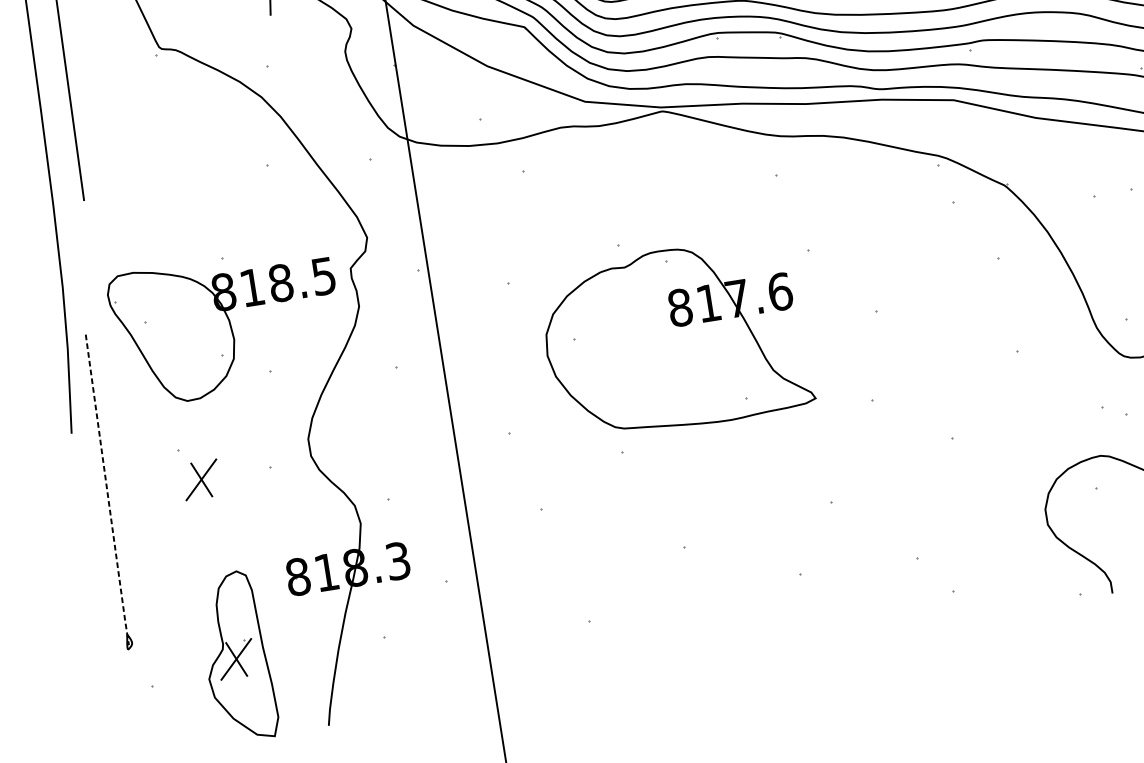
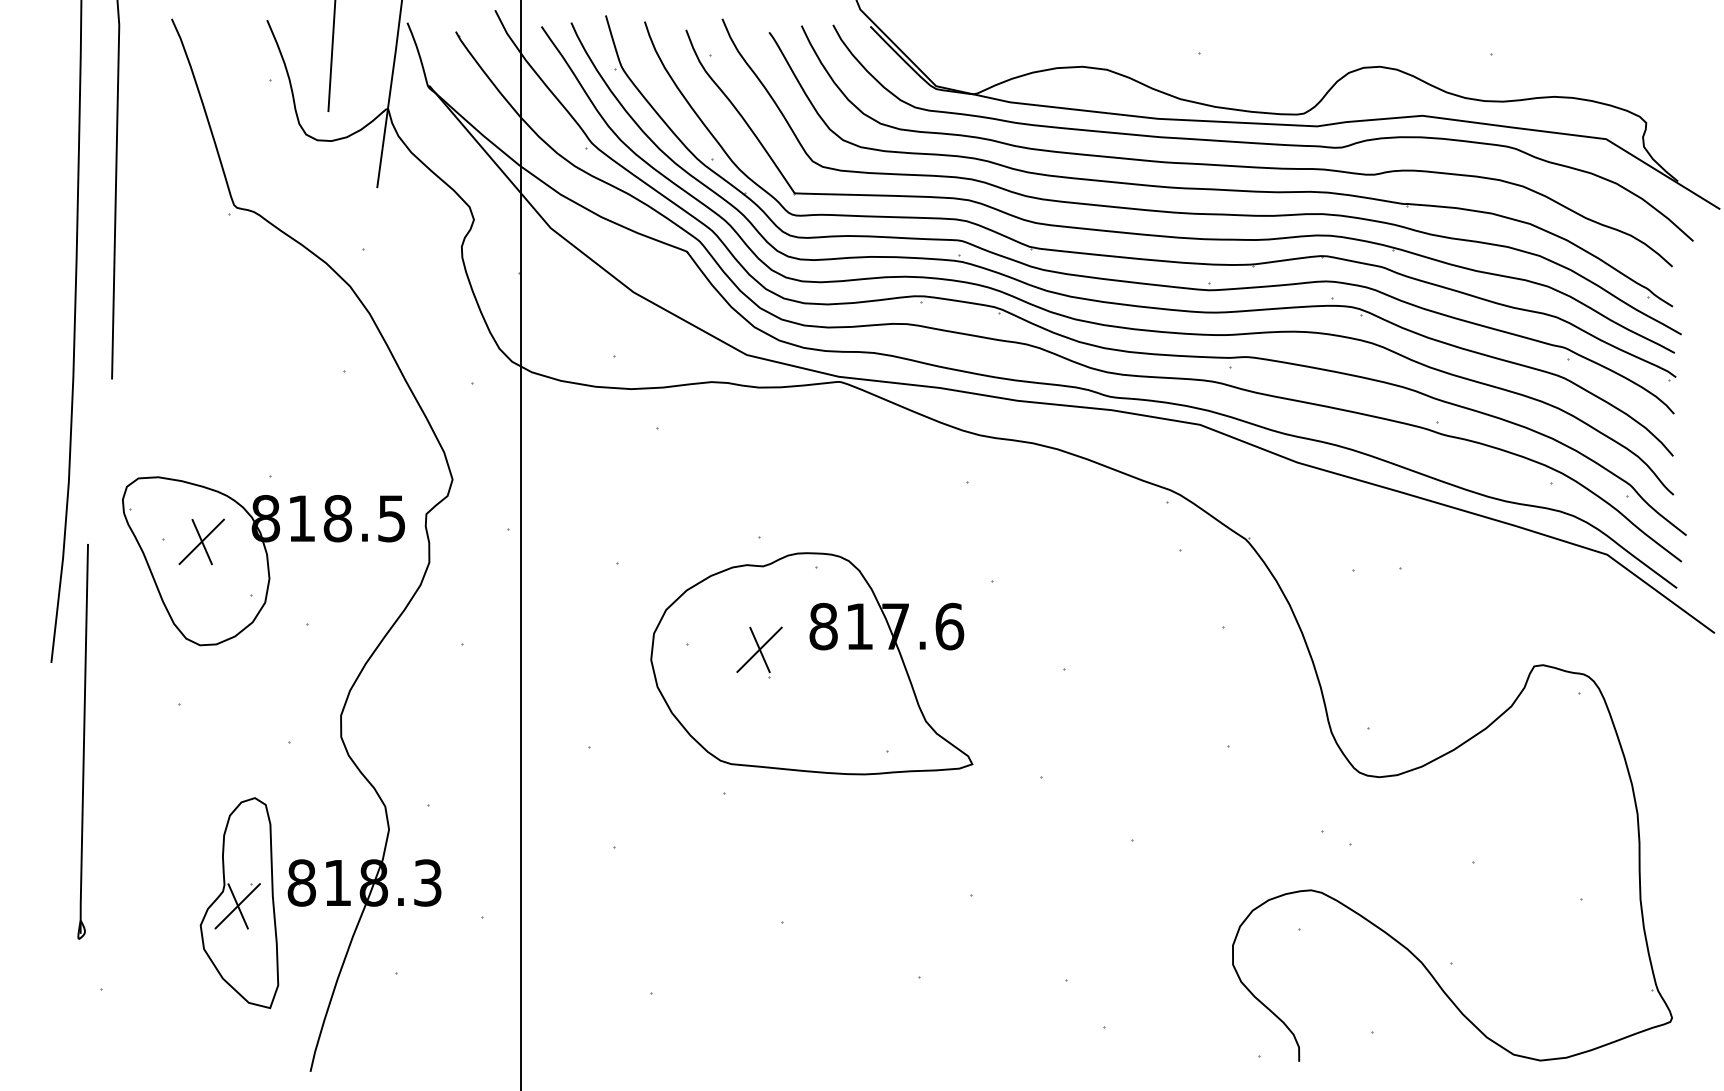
part: (632, 336) -> (759, 652), added
part: (201, 479) -> (201, 541), moved
line: (107, 490) -> (84, 739), dashed -> solid
part: (237, 657) -> (239, 903), moved

